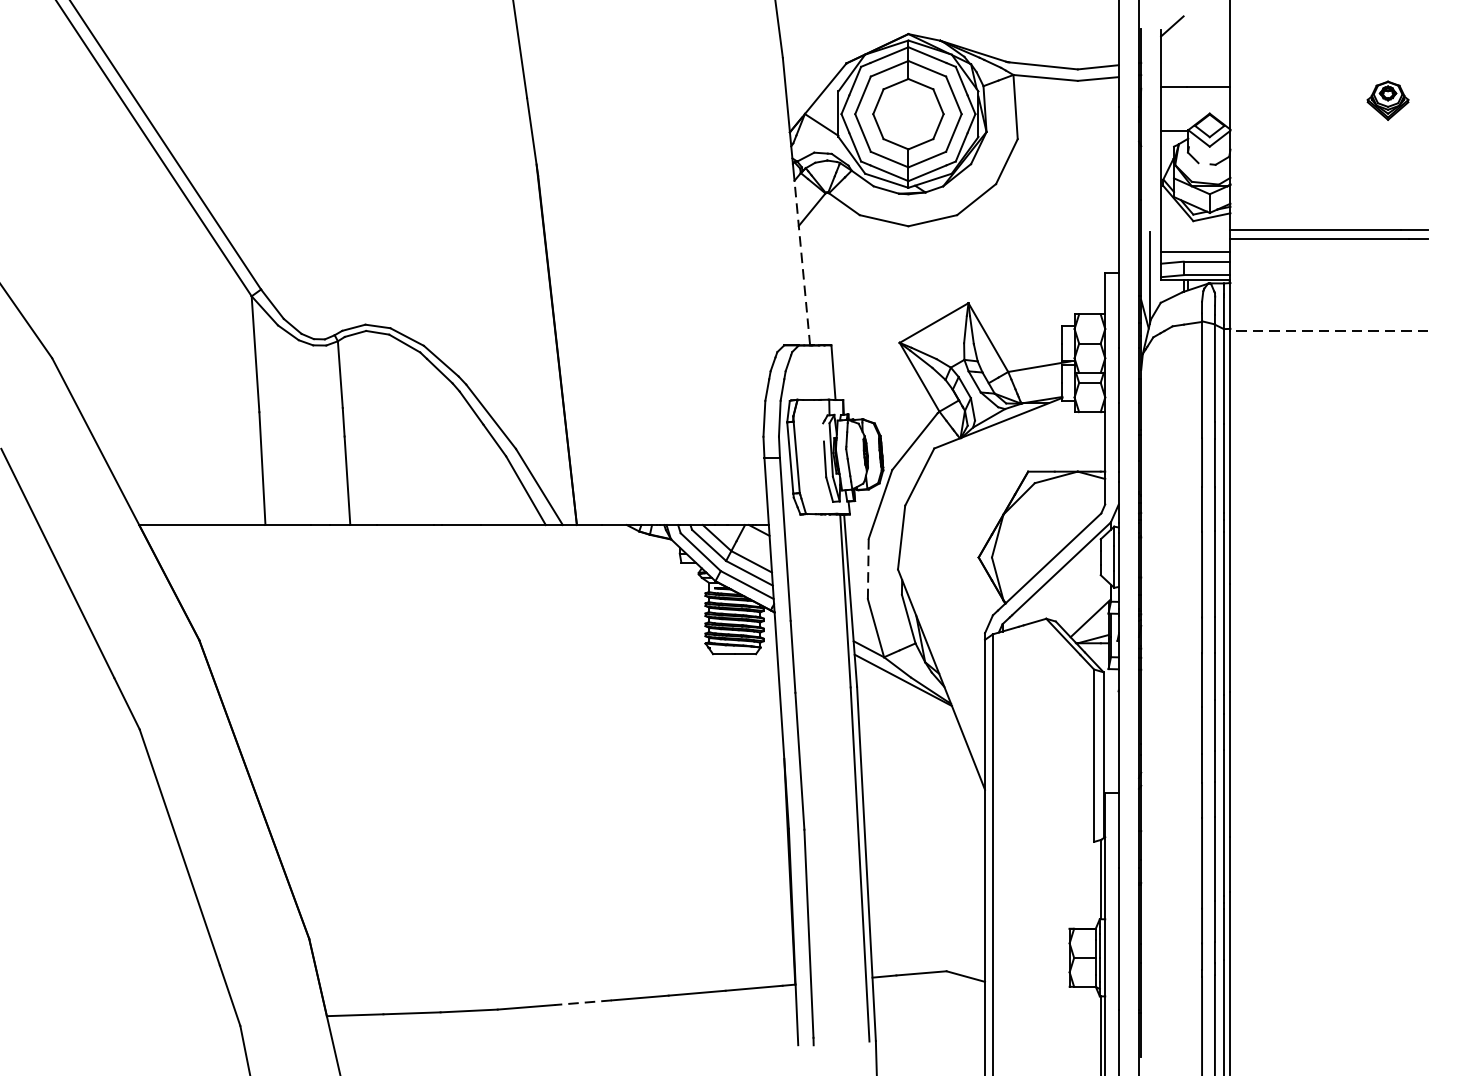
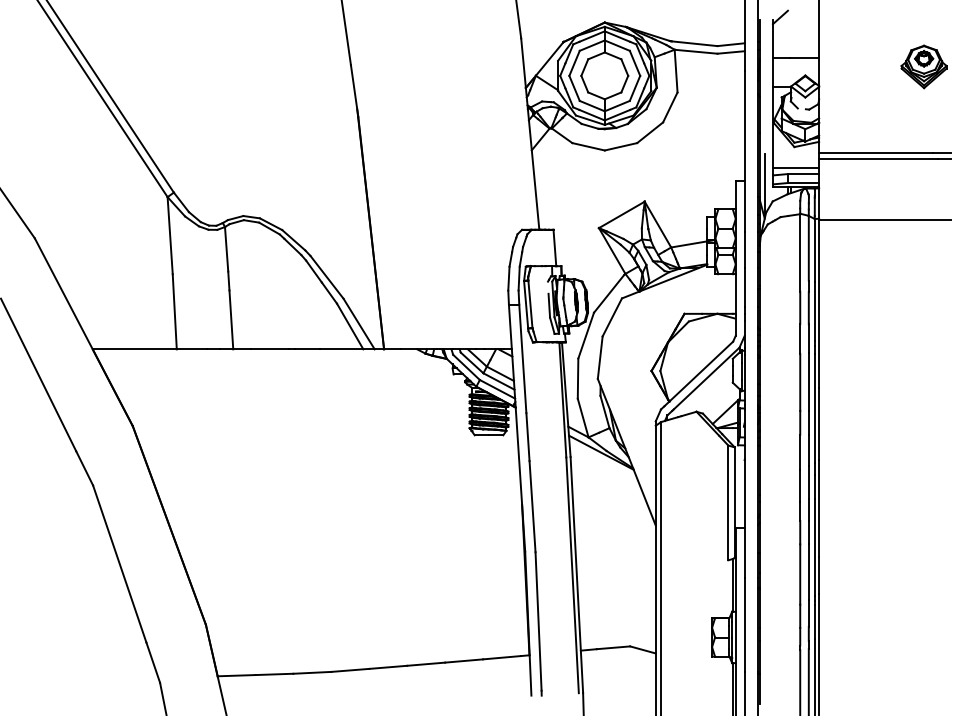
part: (1387, 100) -> (923, 66), size x1.67
line: (802, 262) -> (534, 174), dashed -> solid
line: (1330, 331) -> (885, 220), dashed -> solid
line: (868, 568) -> (578, 378), dashed -> solid
line: (582, 1002) -> (387, 667), dashed -> solid

